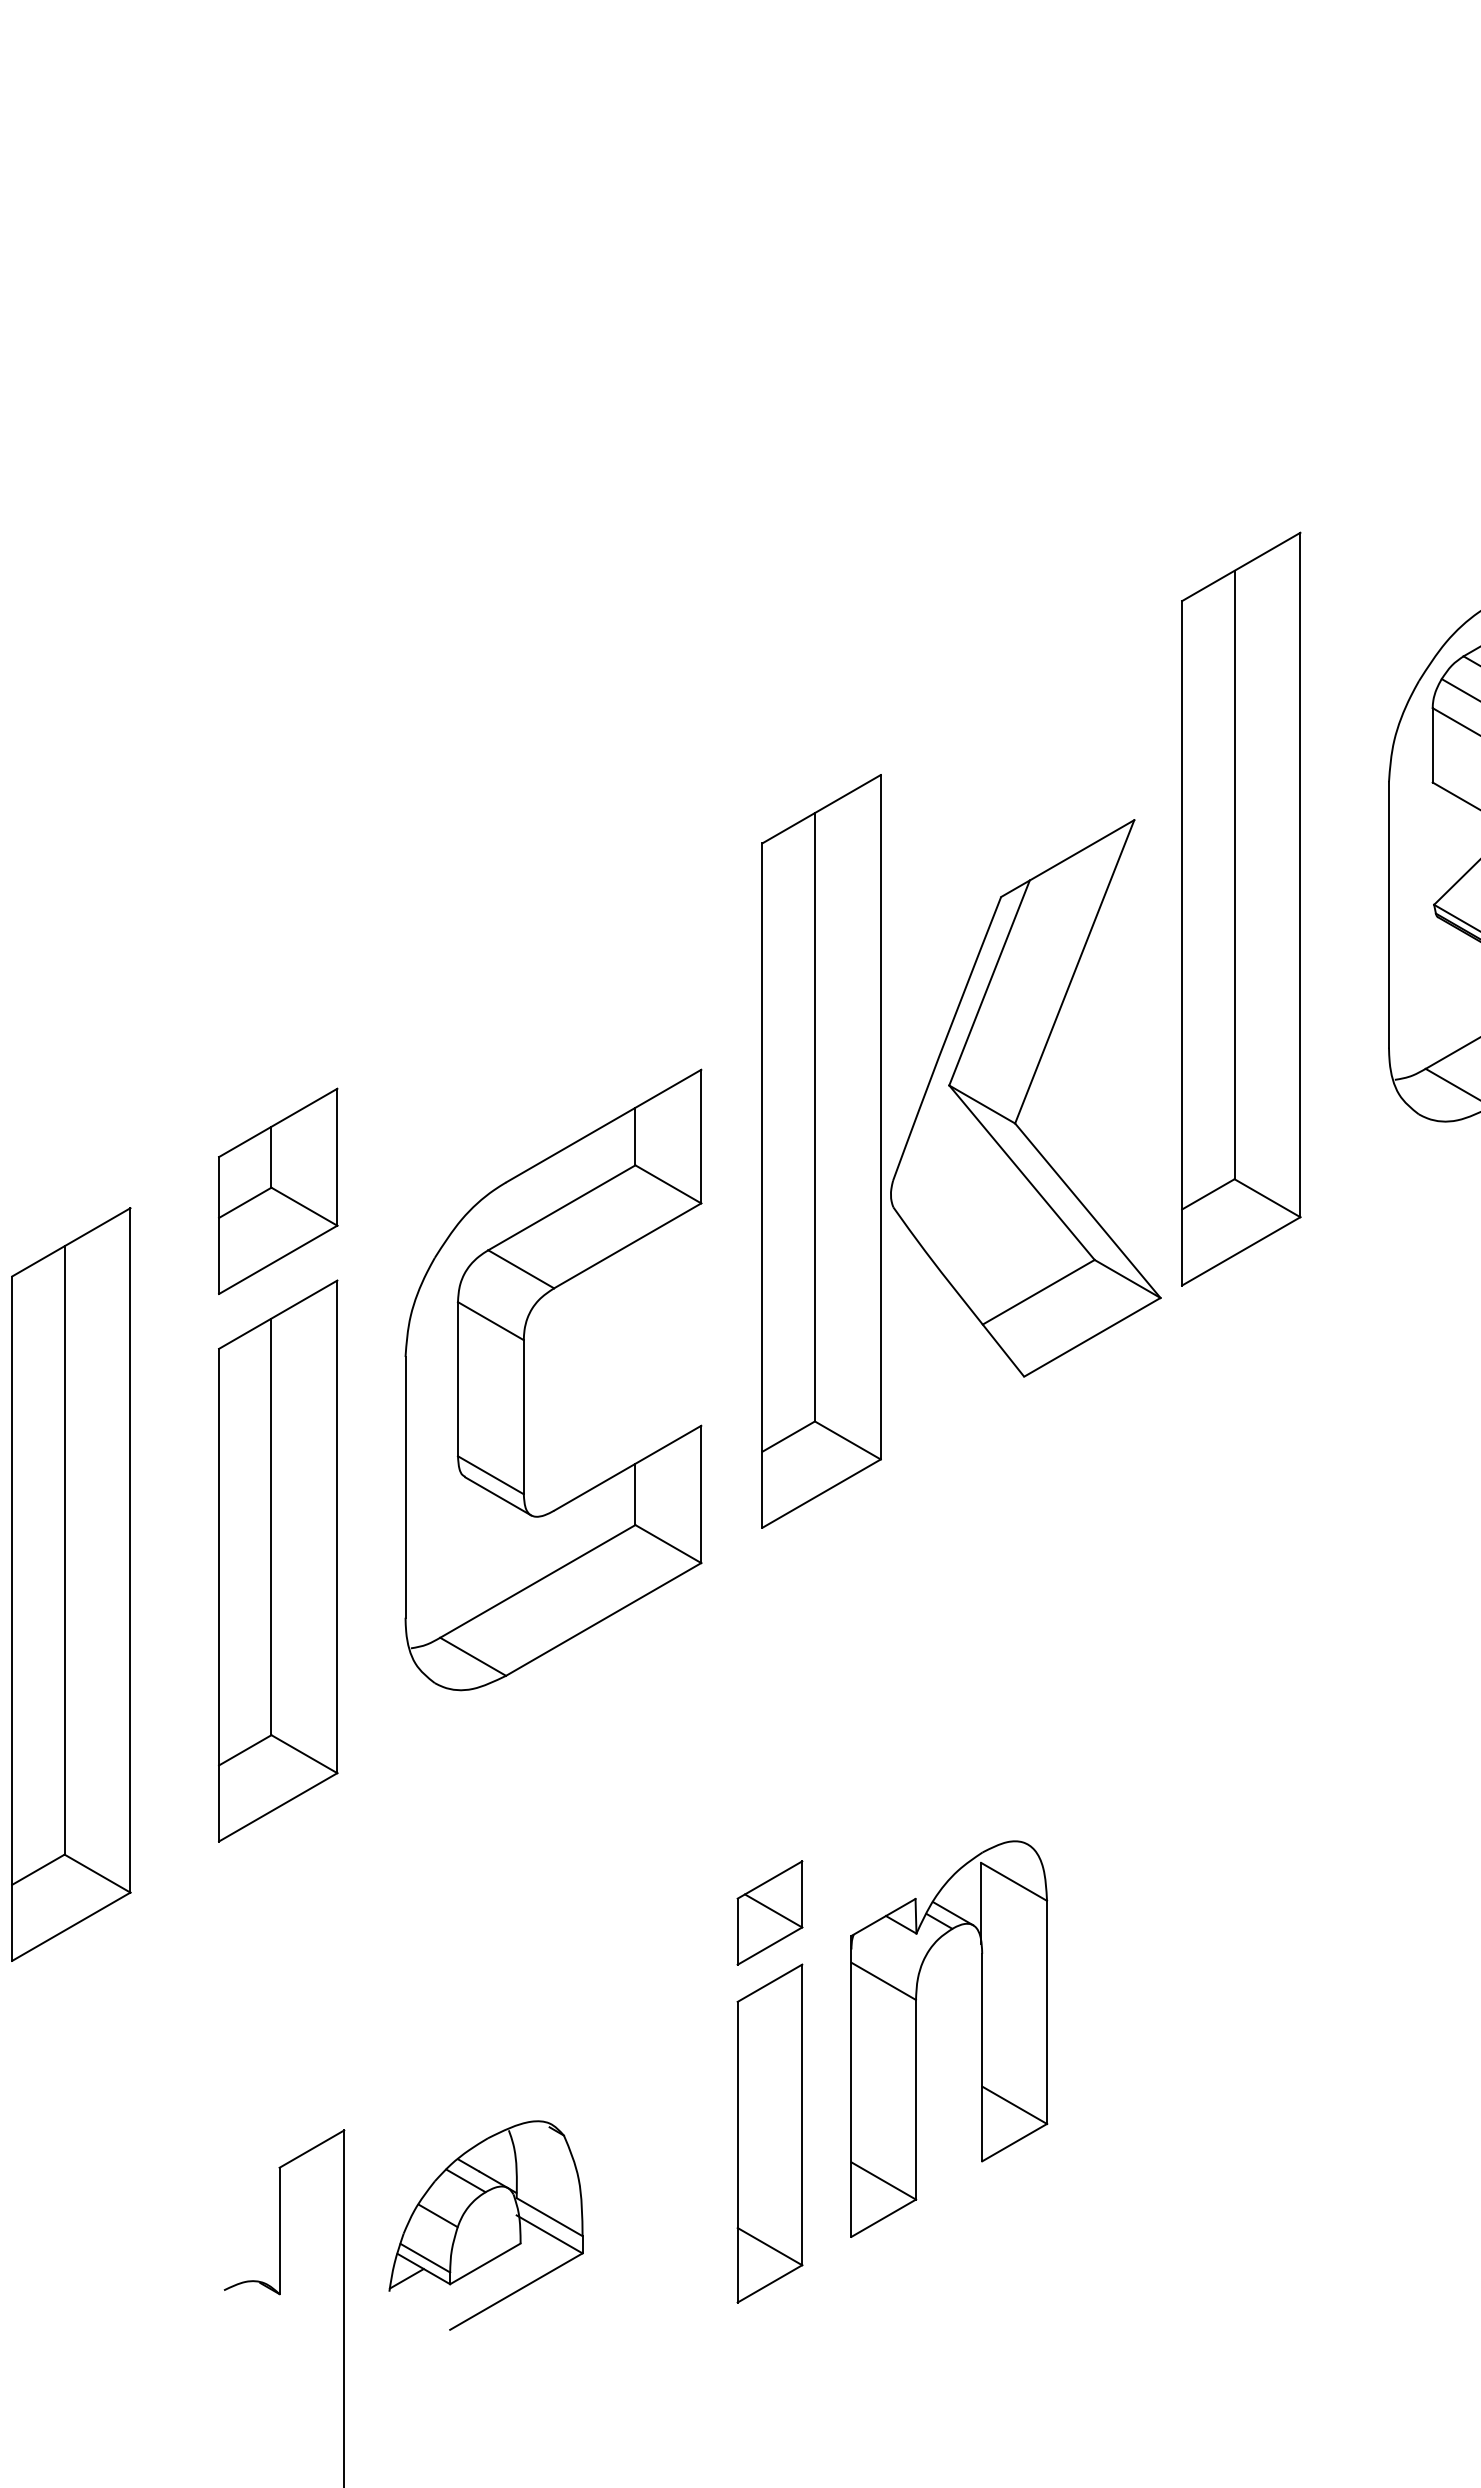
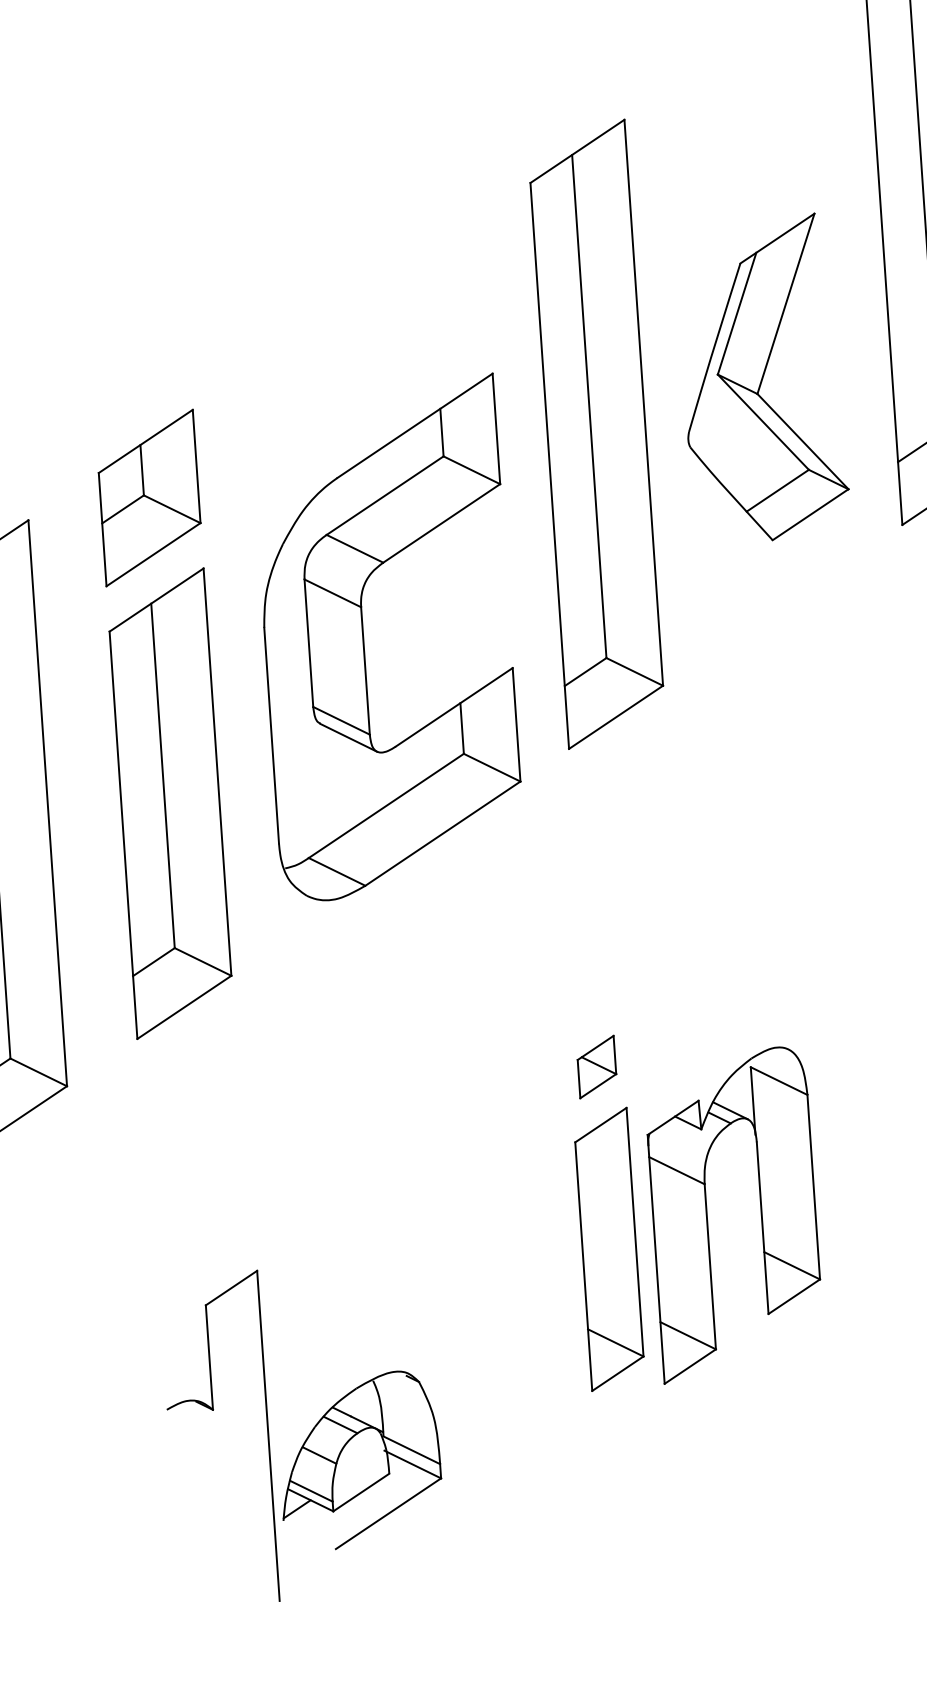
part: (1025, 1098) -> (762, 379), size x0.7
part: (769, 1912) -> (596, 1066), size x0.7
part: (981, 2038) -> (761, 1212), moved
part: (485, 2225) -> (359, 1460), moved

